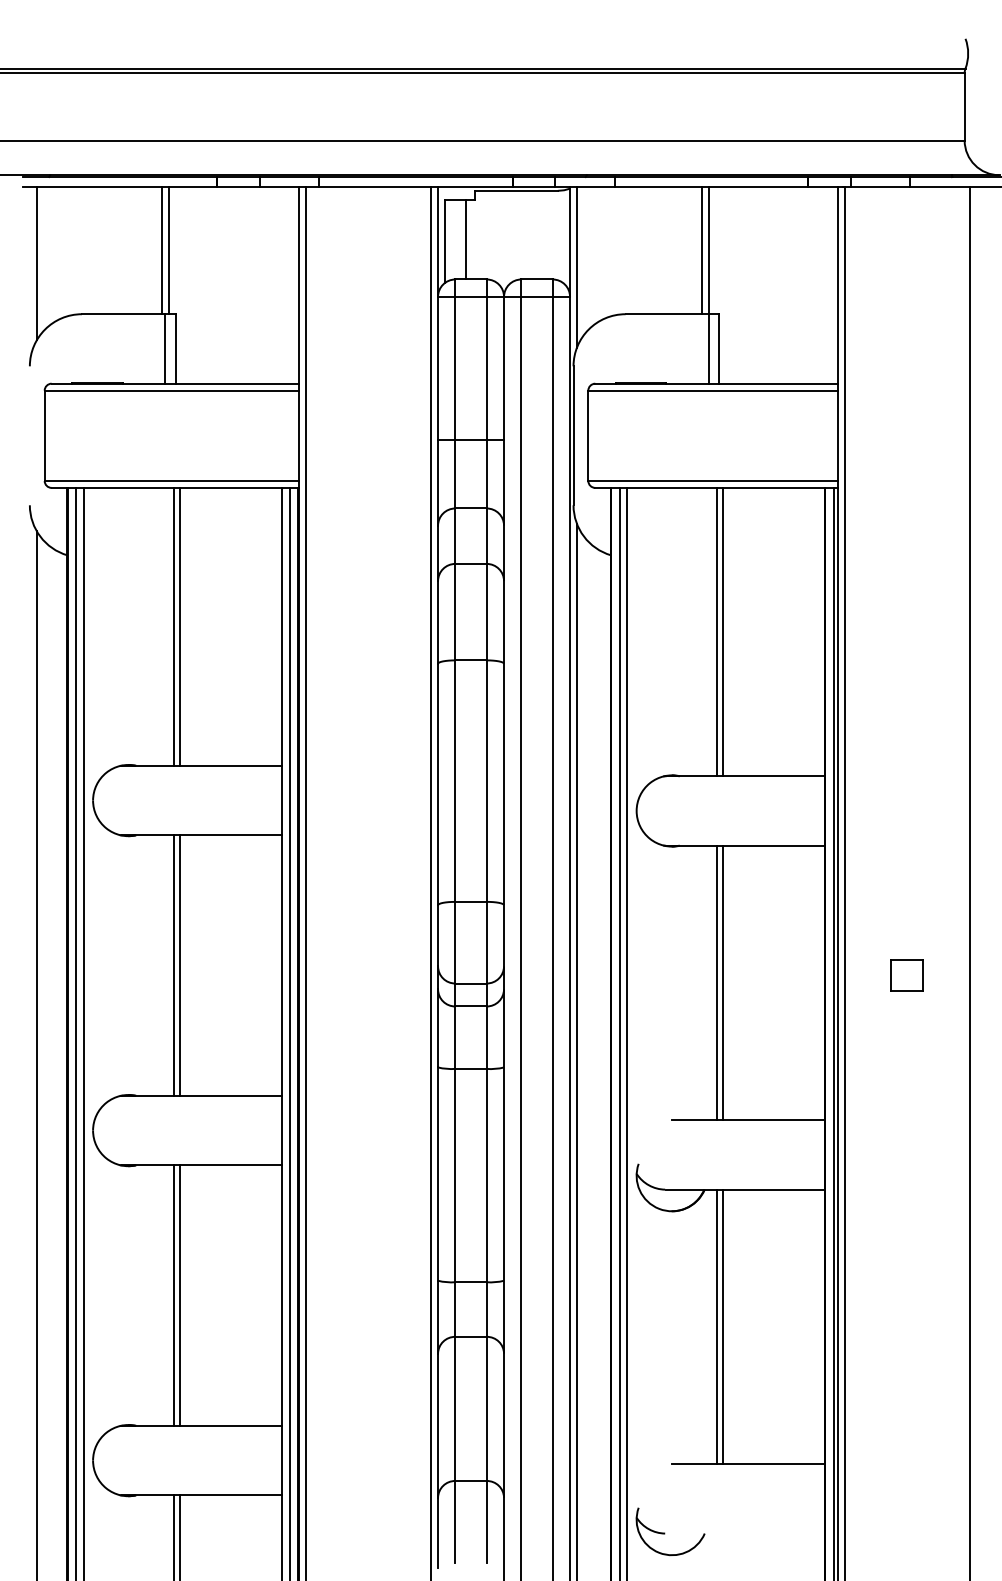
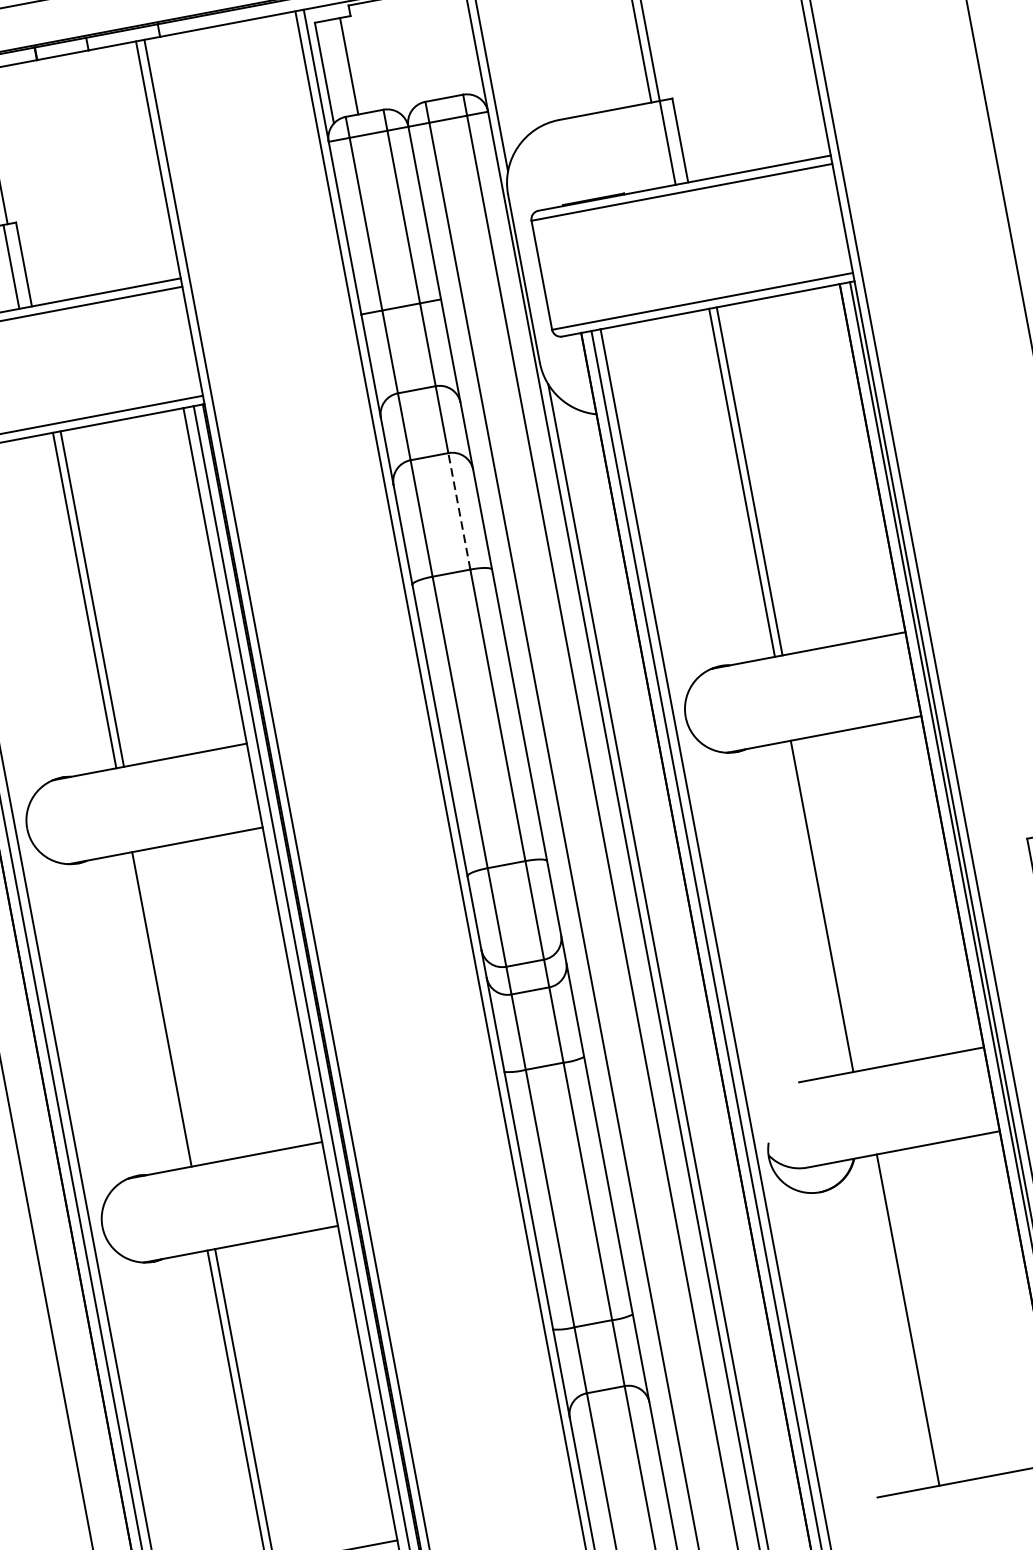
line: (486, 611) -> (458, 510), solid -> dashed
line: (179, 965) -> (169, 1007), removed
line: (723, 982) -> (829, 904), removed
line: (717, 1326) -> (900, 1321), removed

